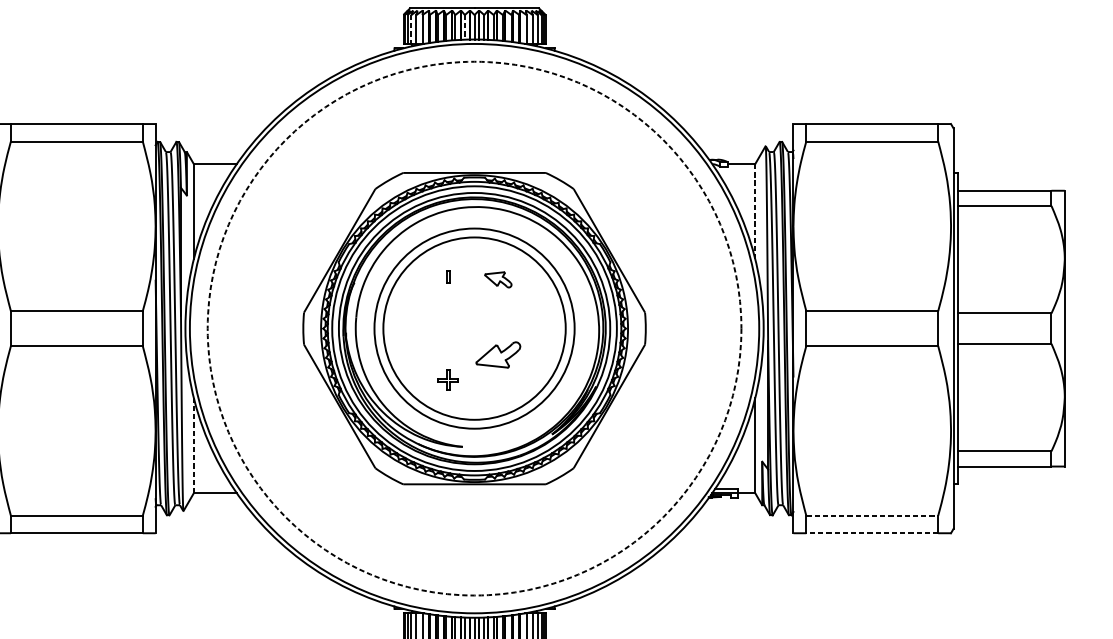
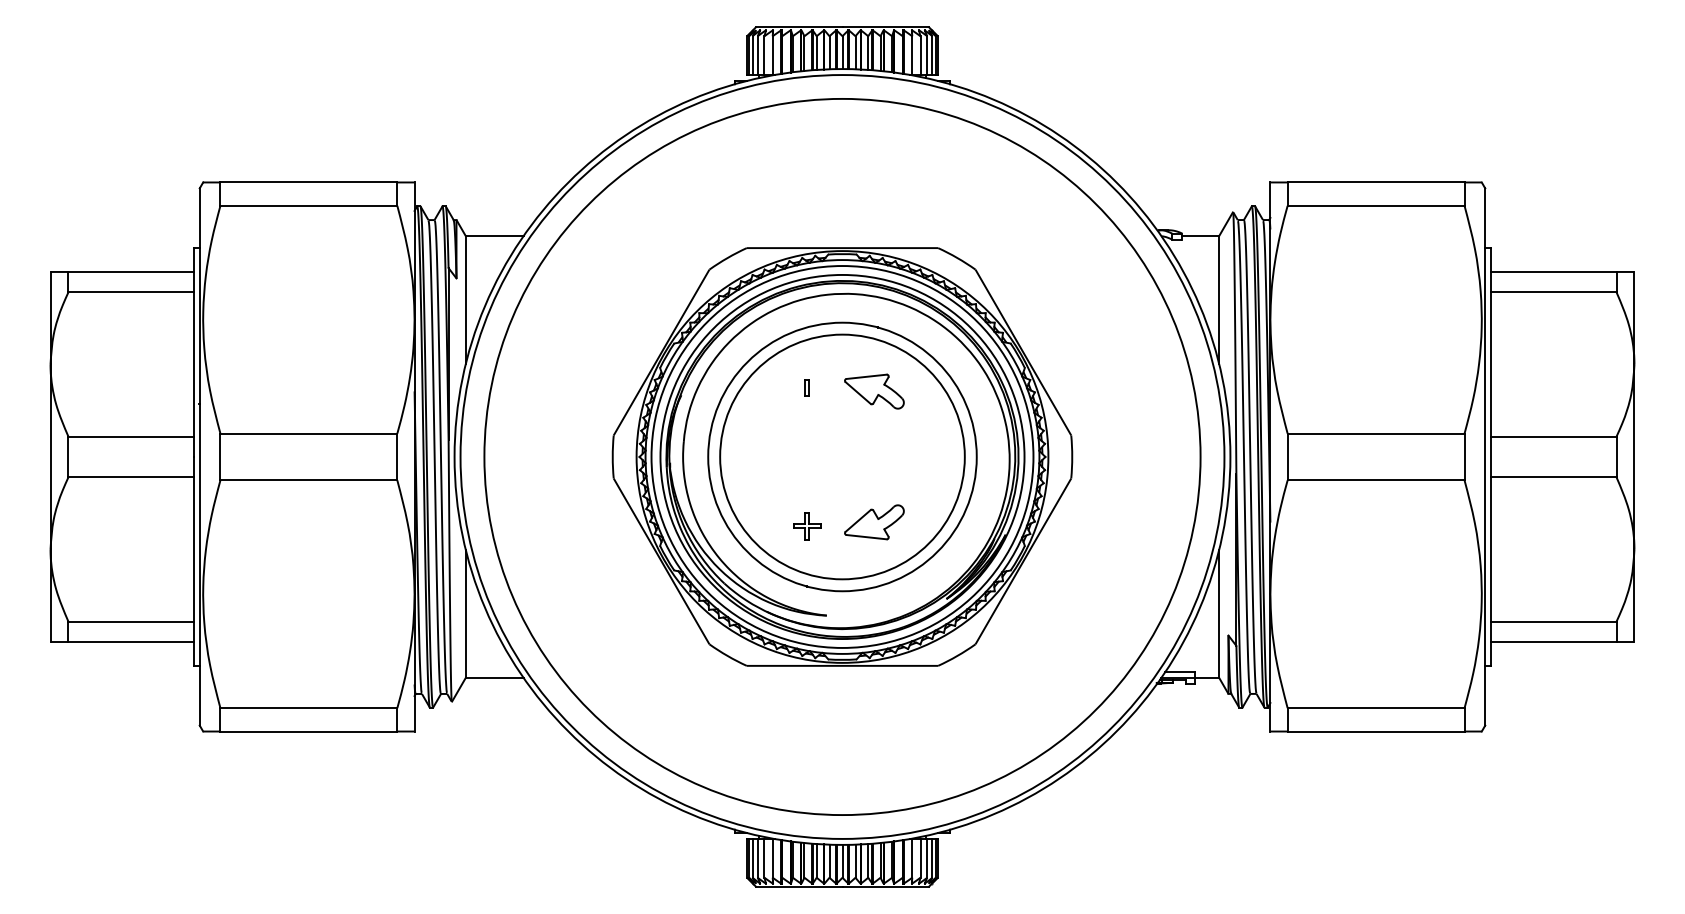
line: (464, 27) -> (829, 52), dashed -> solid
line: (411, 30) -> (757, 56), dashed -> solid
line: (755, 211) -> (1219, 299), dashed -> solid
part: (498, 279) -> (874, 391), size x1.67
circle: (474, 328) -> (842, 456), dashed -> solid
part: (498, 355) -> (874, 522), moved
line: (193, 446) -> (465, 614), dashed -> solid
line: (872, 516) -> (1376, 708), dashed -> solid
line: (871, 533) -> (1375, 731), dashed -> solid

